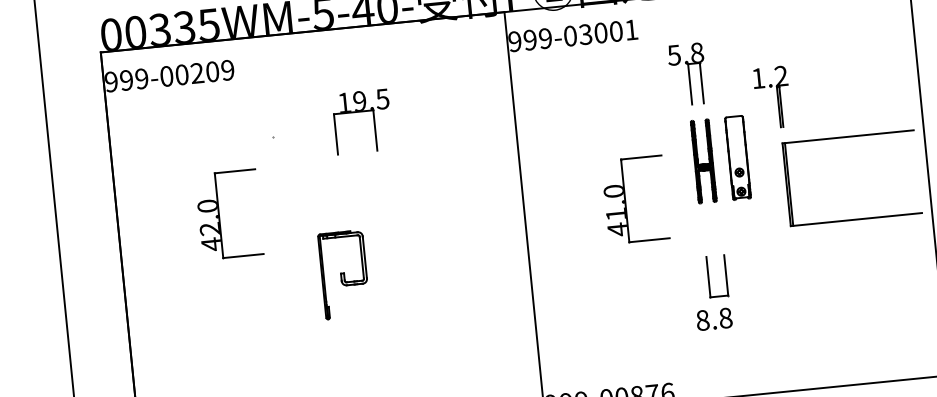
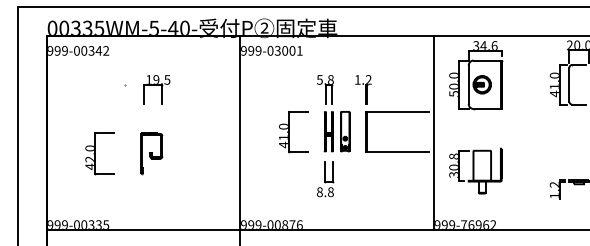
text: (211, 71) -> (98, 50), 999-00209 -> 999-00342
part: (362, 121) -> (156, 89), moved
part: (709, 122) -> (333, 113), moved
part: (228, 214) -> (99, 153), moved

